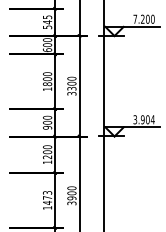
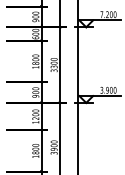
text: (47, 22) -> (35, 17), 545 -> 900
text: (152, 119) -> (114, 90), 3.904 -> 3.900
text: (47, 197) -> (35, 148), 1473 -> 1800

